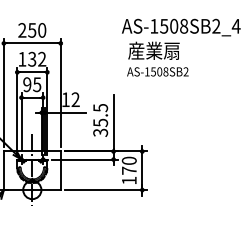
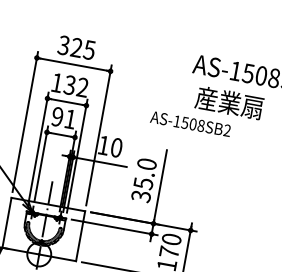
text: (32, 30) -> (77, 47), 250 -> 325
text: (157, 71) -> (190, 123), moved
text: (37, 84) -> (70, 119), 95 -> 91
text: (75, 99) -> (116, 147), 12 -> 10
text: (100, 107) -> (146, 163), 35.5 -> 35.0

